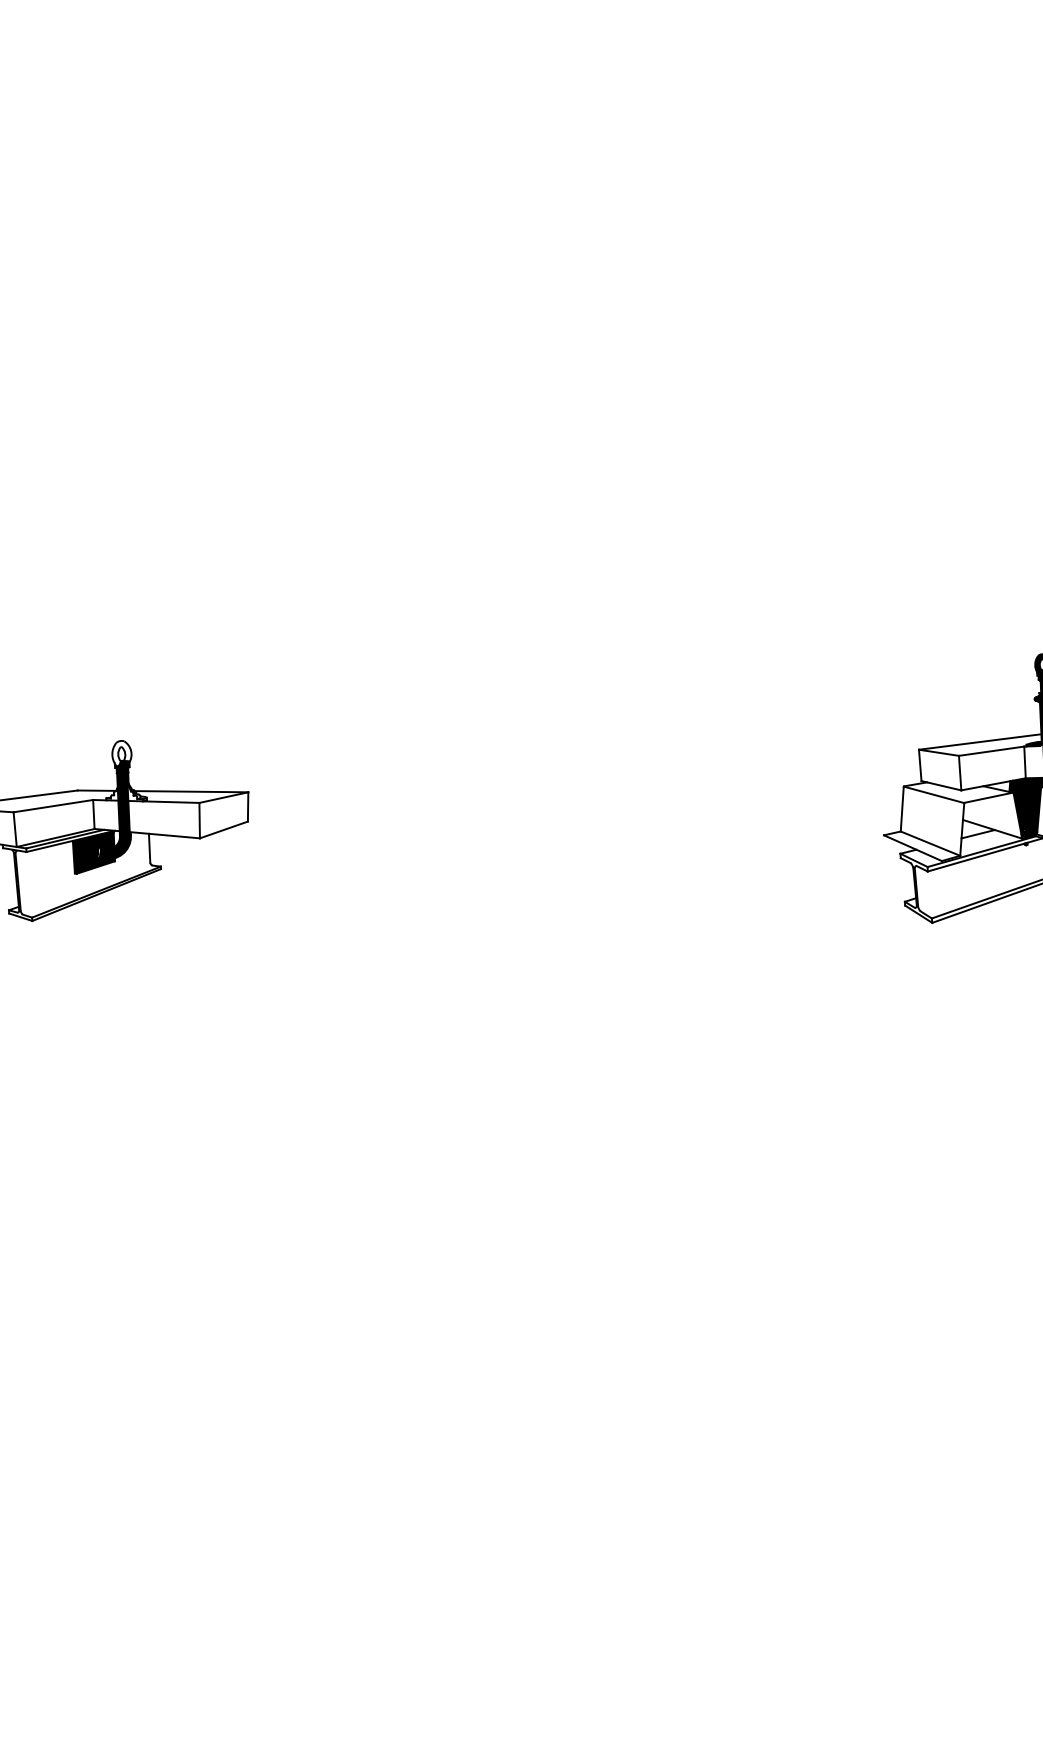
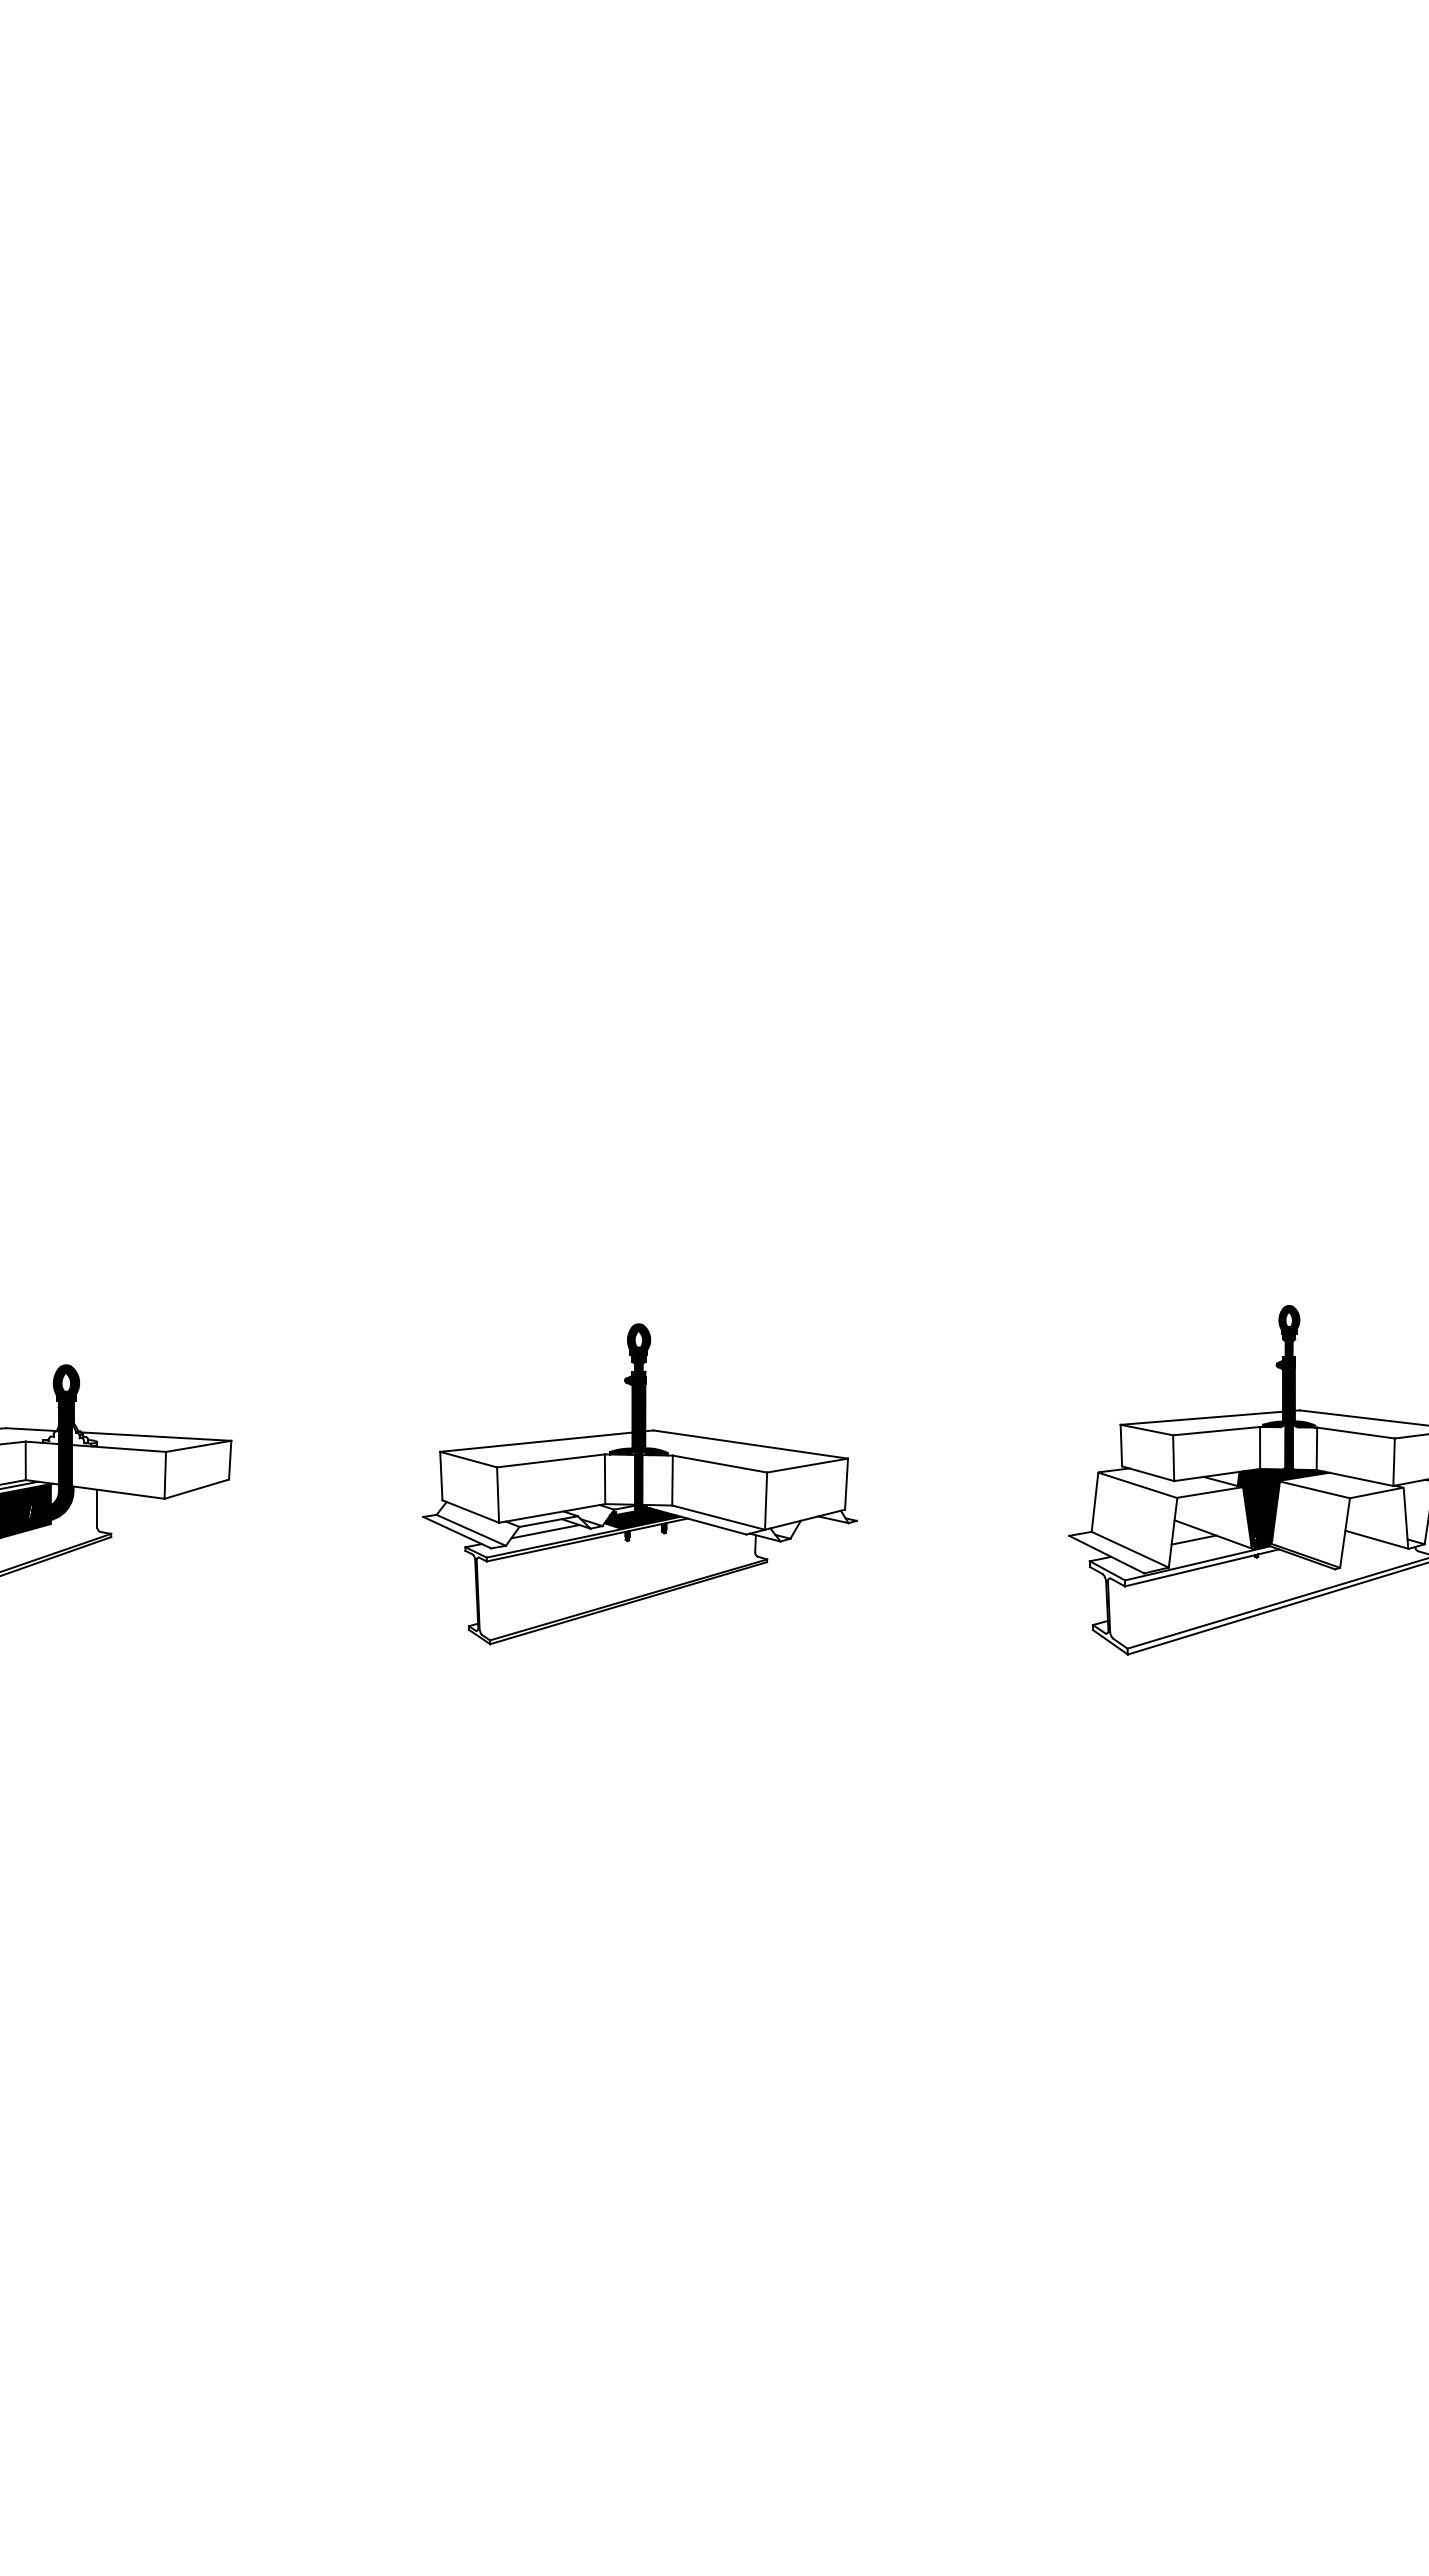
fill: (121, 753) -> (66, 1381), added
part: (557, 811) -> (639, 1484), added

